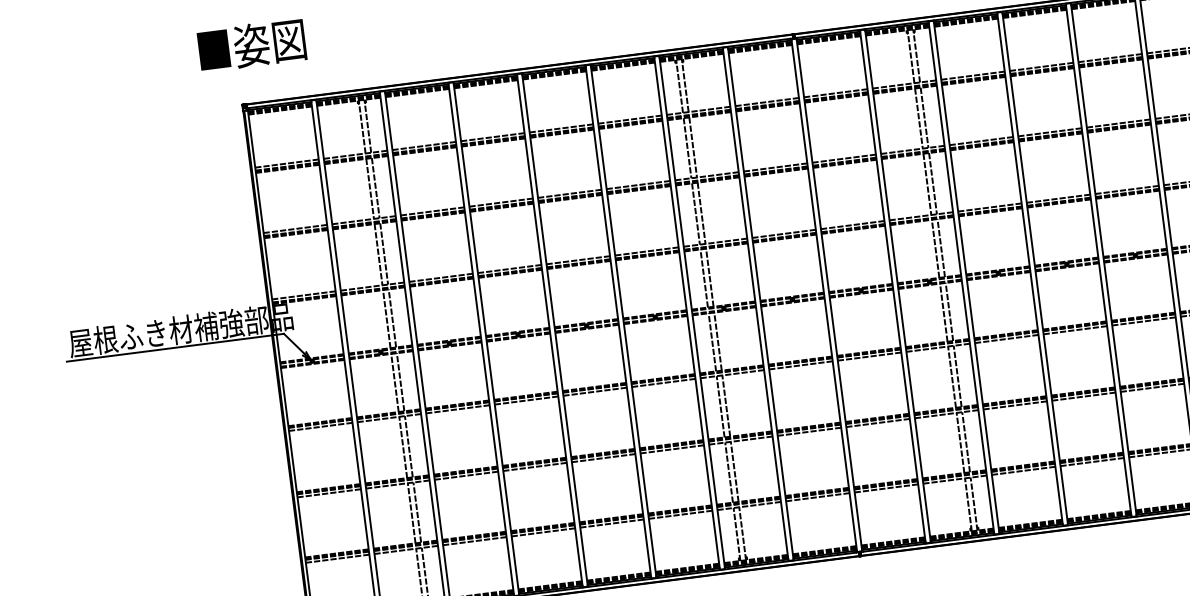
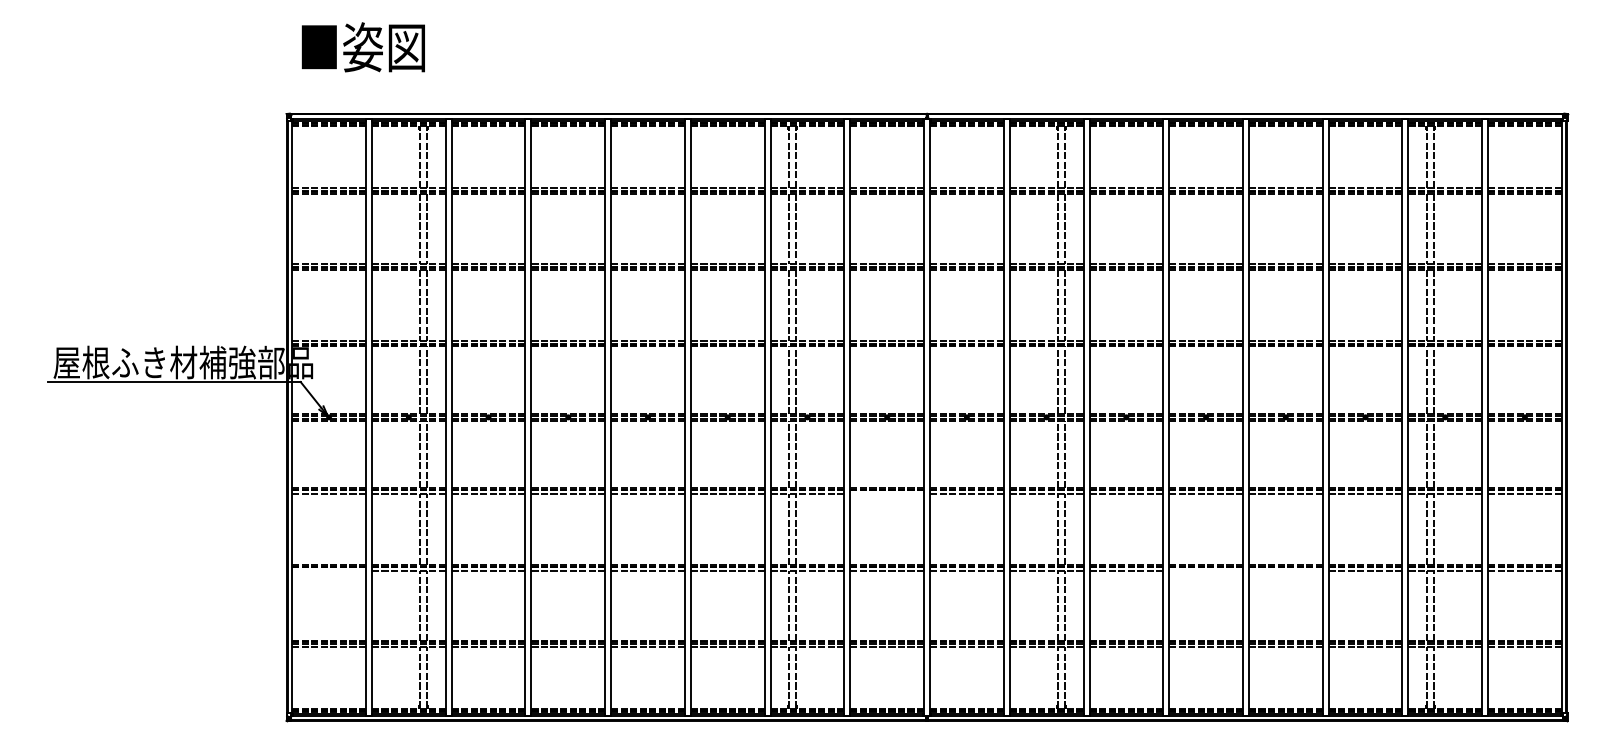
text: (251, 45) -> (362, 47), moved
line: (801, 365) -> (887, 493), removed
line: (1152, 387) -> (1285, 570), removed
line: (1084, 396) -> (1206, 570), removed
line: (329, 492) -> (329, 570), removed

